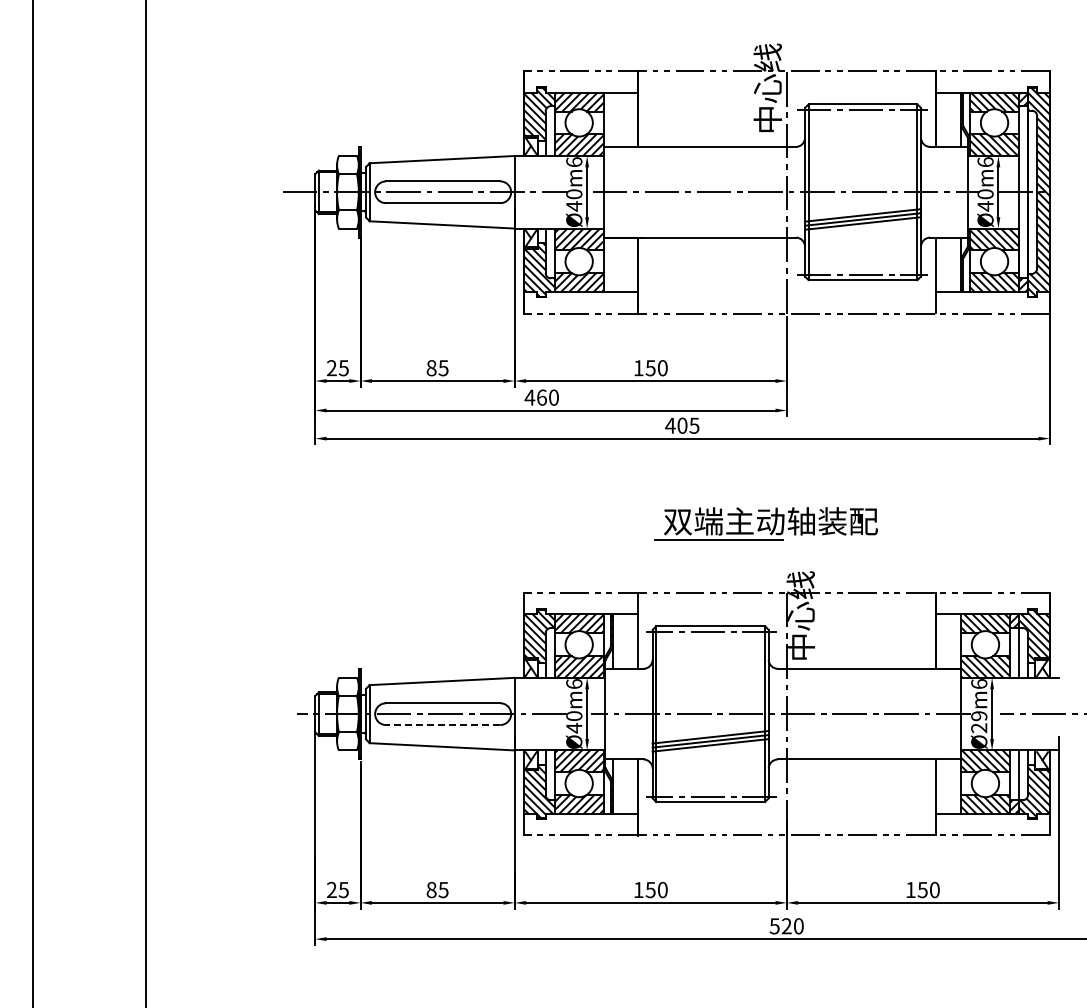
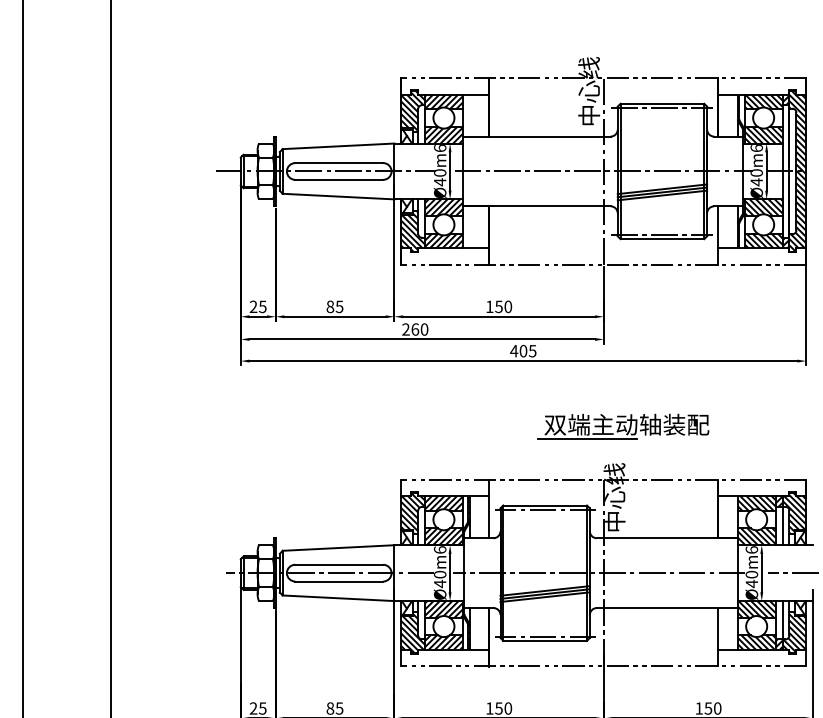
text: (529, 397) -> (405, 329), 460 -> 260
part: (765, 523) -> (622, 426), moved
text: (979, 722) -> (752, 579), Ø29m6 -> Ø40m6
line: (442, 725) -> (338, 581), dashed -> solid

